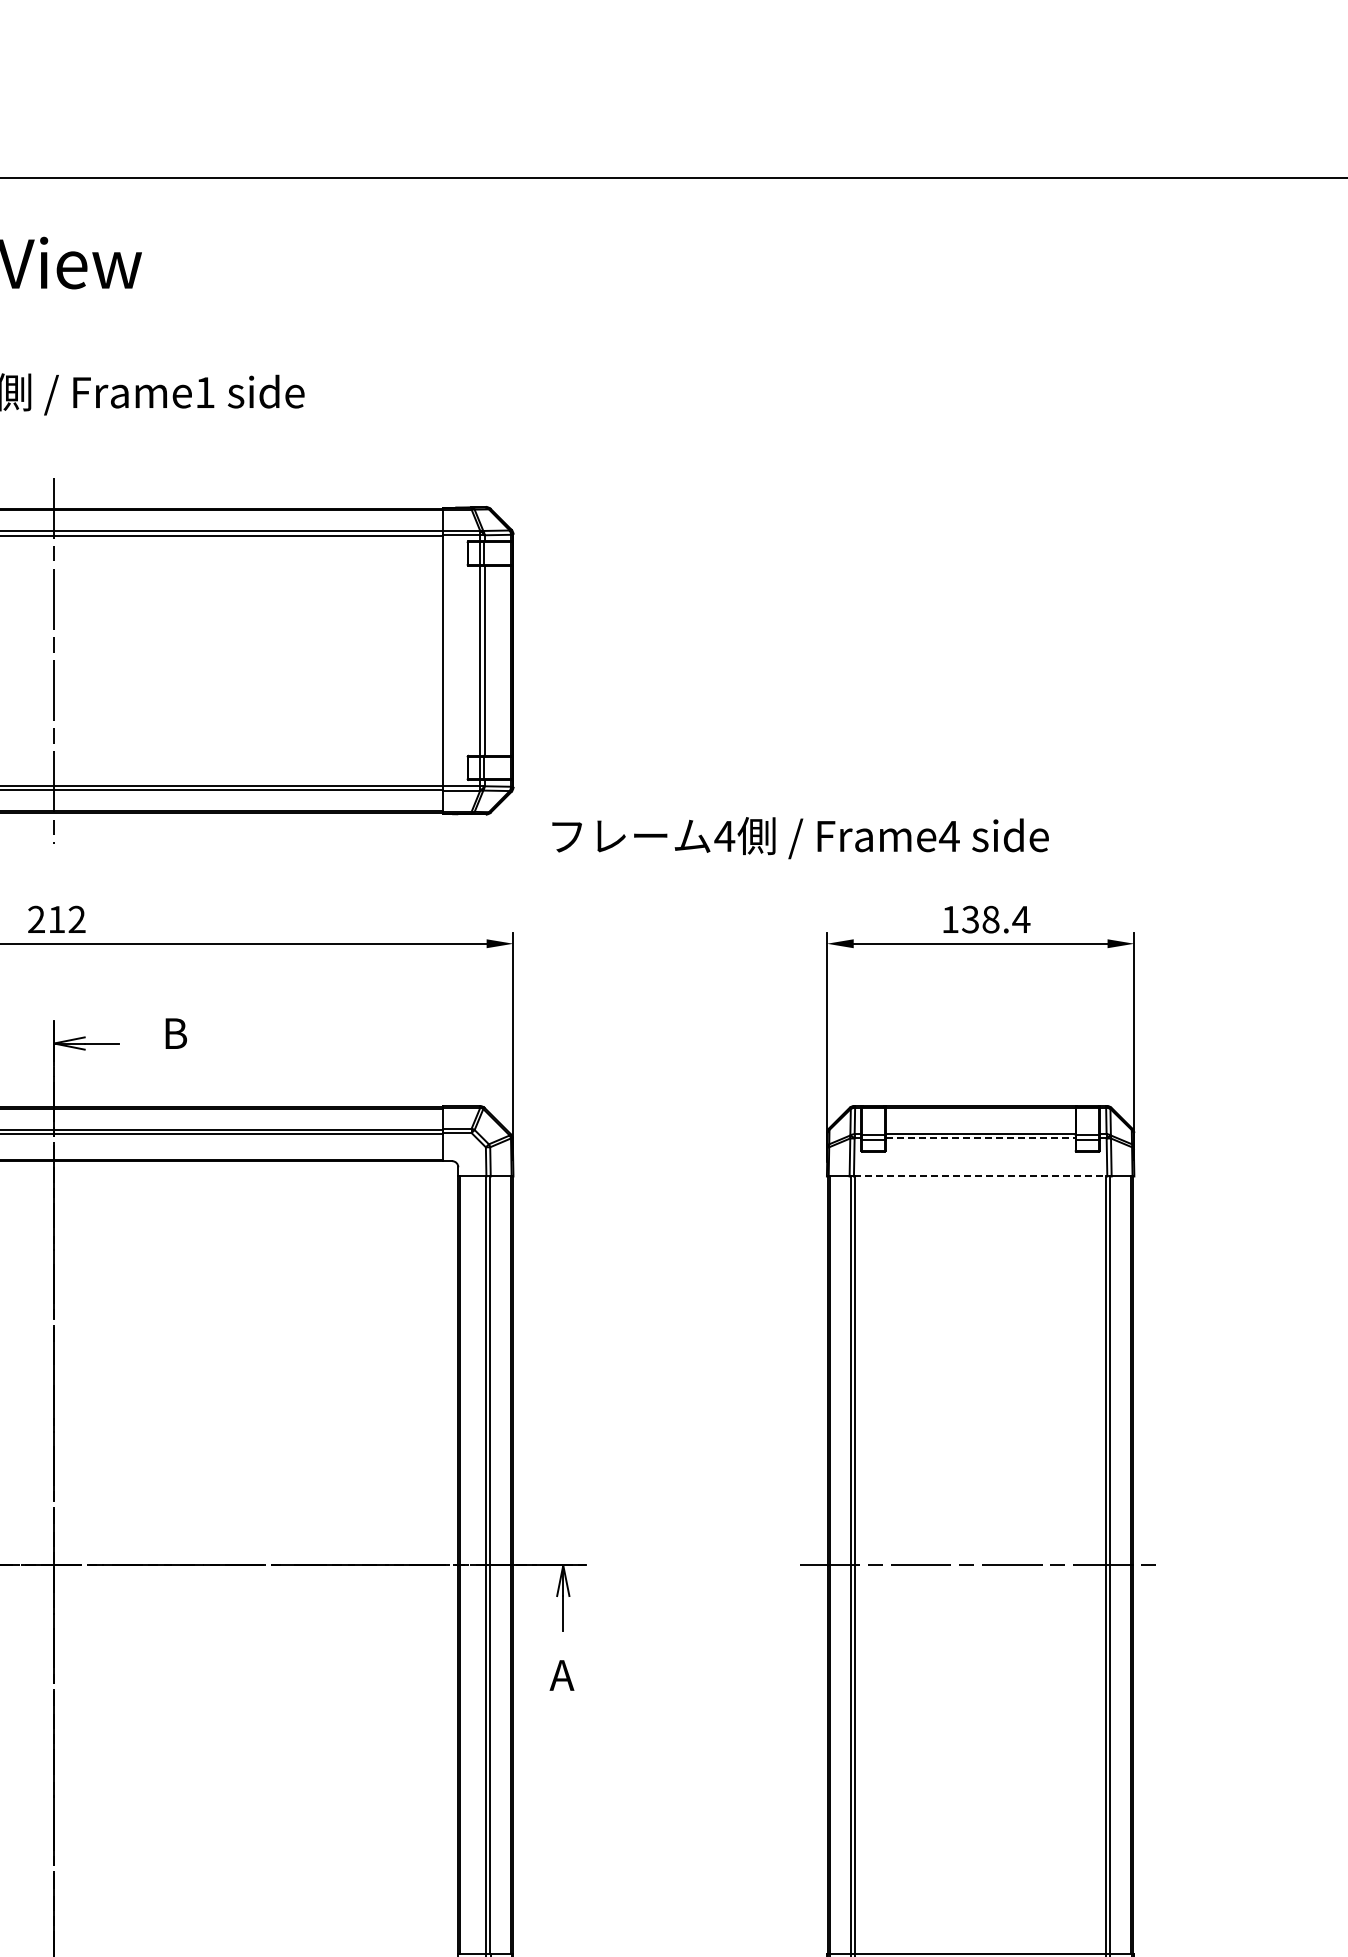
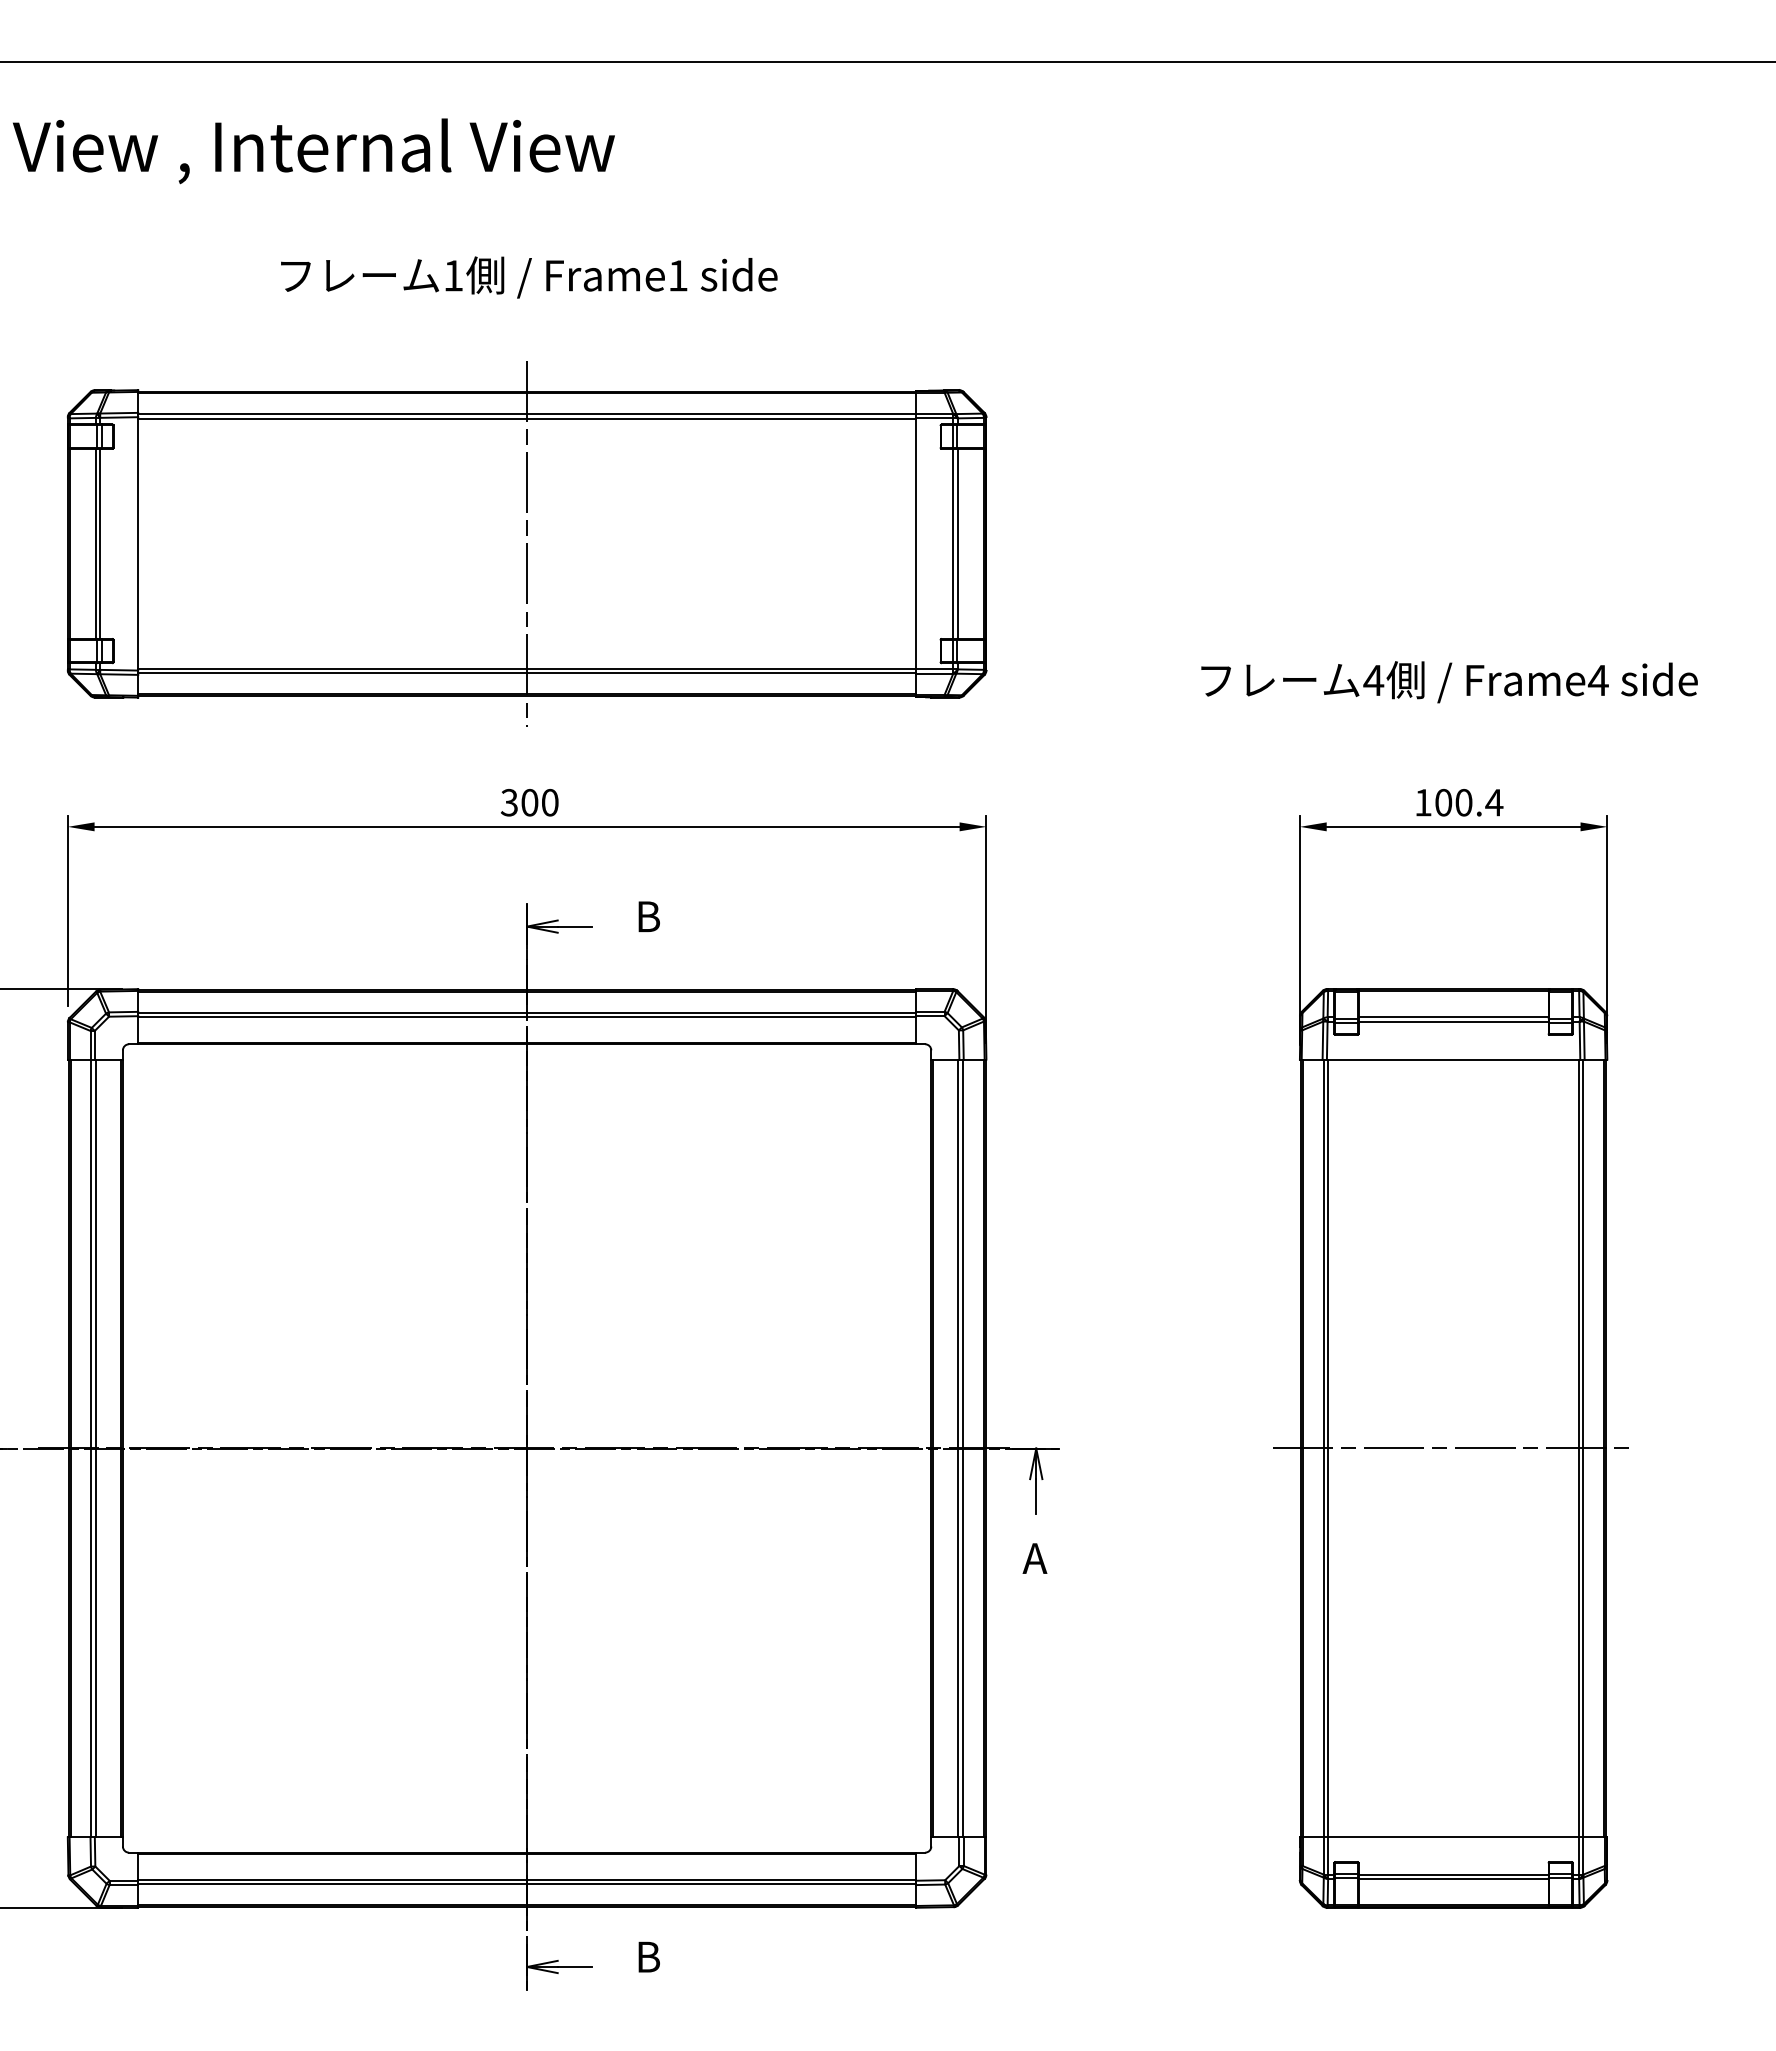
text: (800, 838) -> (1449, 682), moved
text: (56, 919) -> (529, 802), 212 -> 300
text: (980, 919) -> (1453, 802), 138.4 -> 100.4
line: (980, 1138) -> (1453, 1021), dashed -> solid
line: (980, 1176) -> (1453, 1059), dashed -> solid

